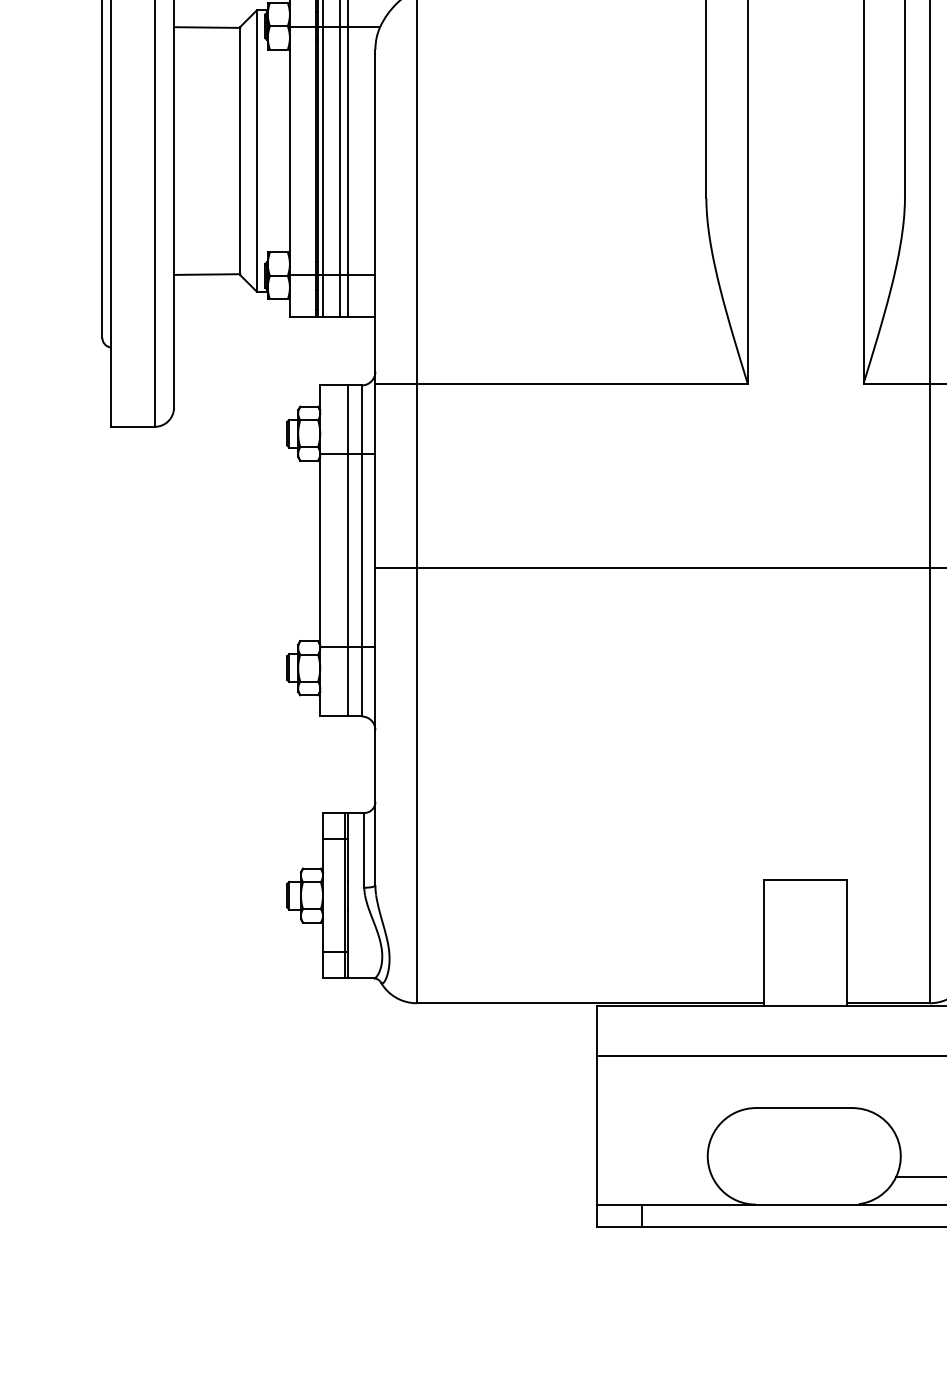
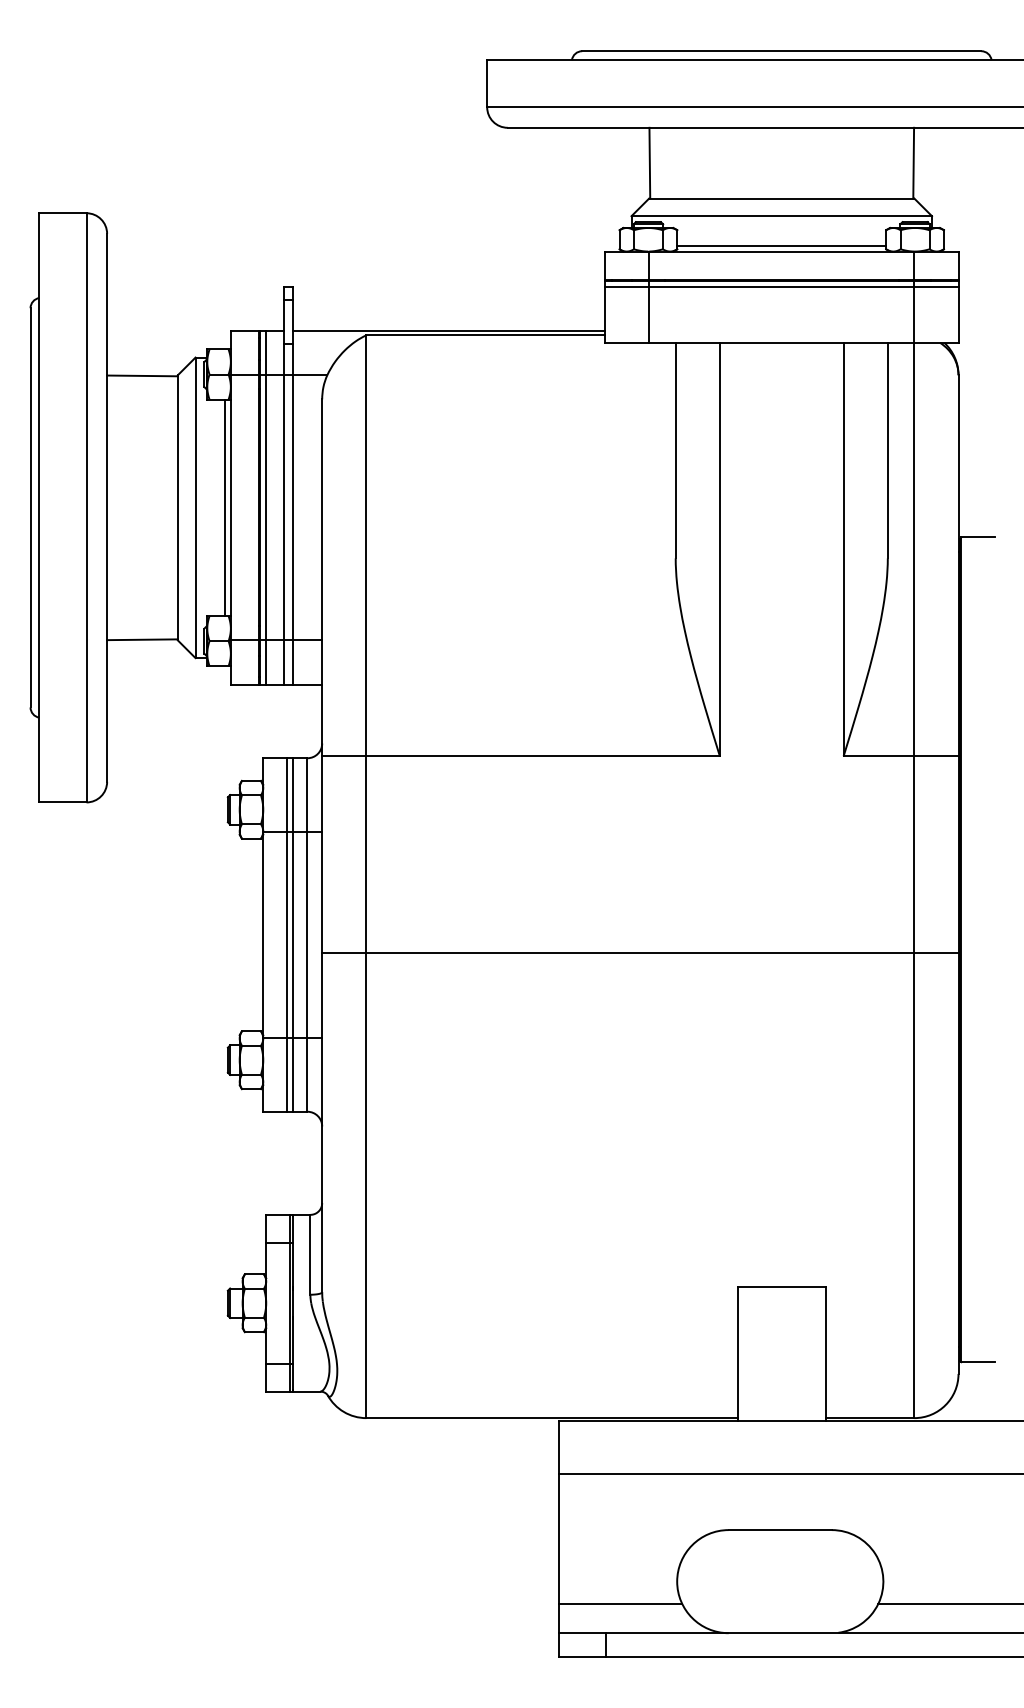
line: (283, 150) -> (224, 507), added
line: (342, 550) -> (286, 934), added
line: (654, 1176) -> (620, 1603), added

